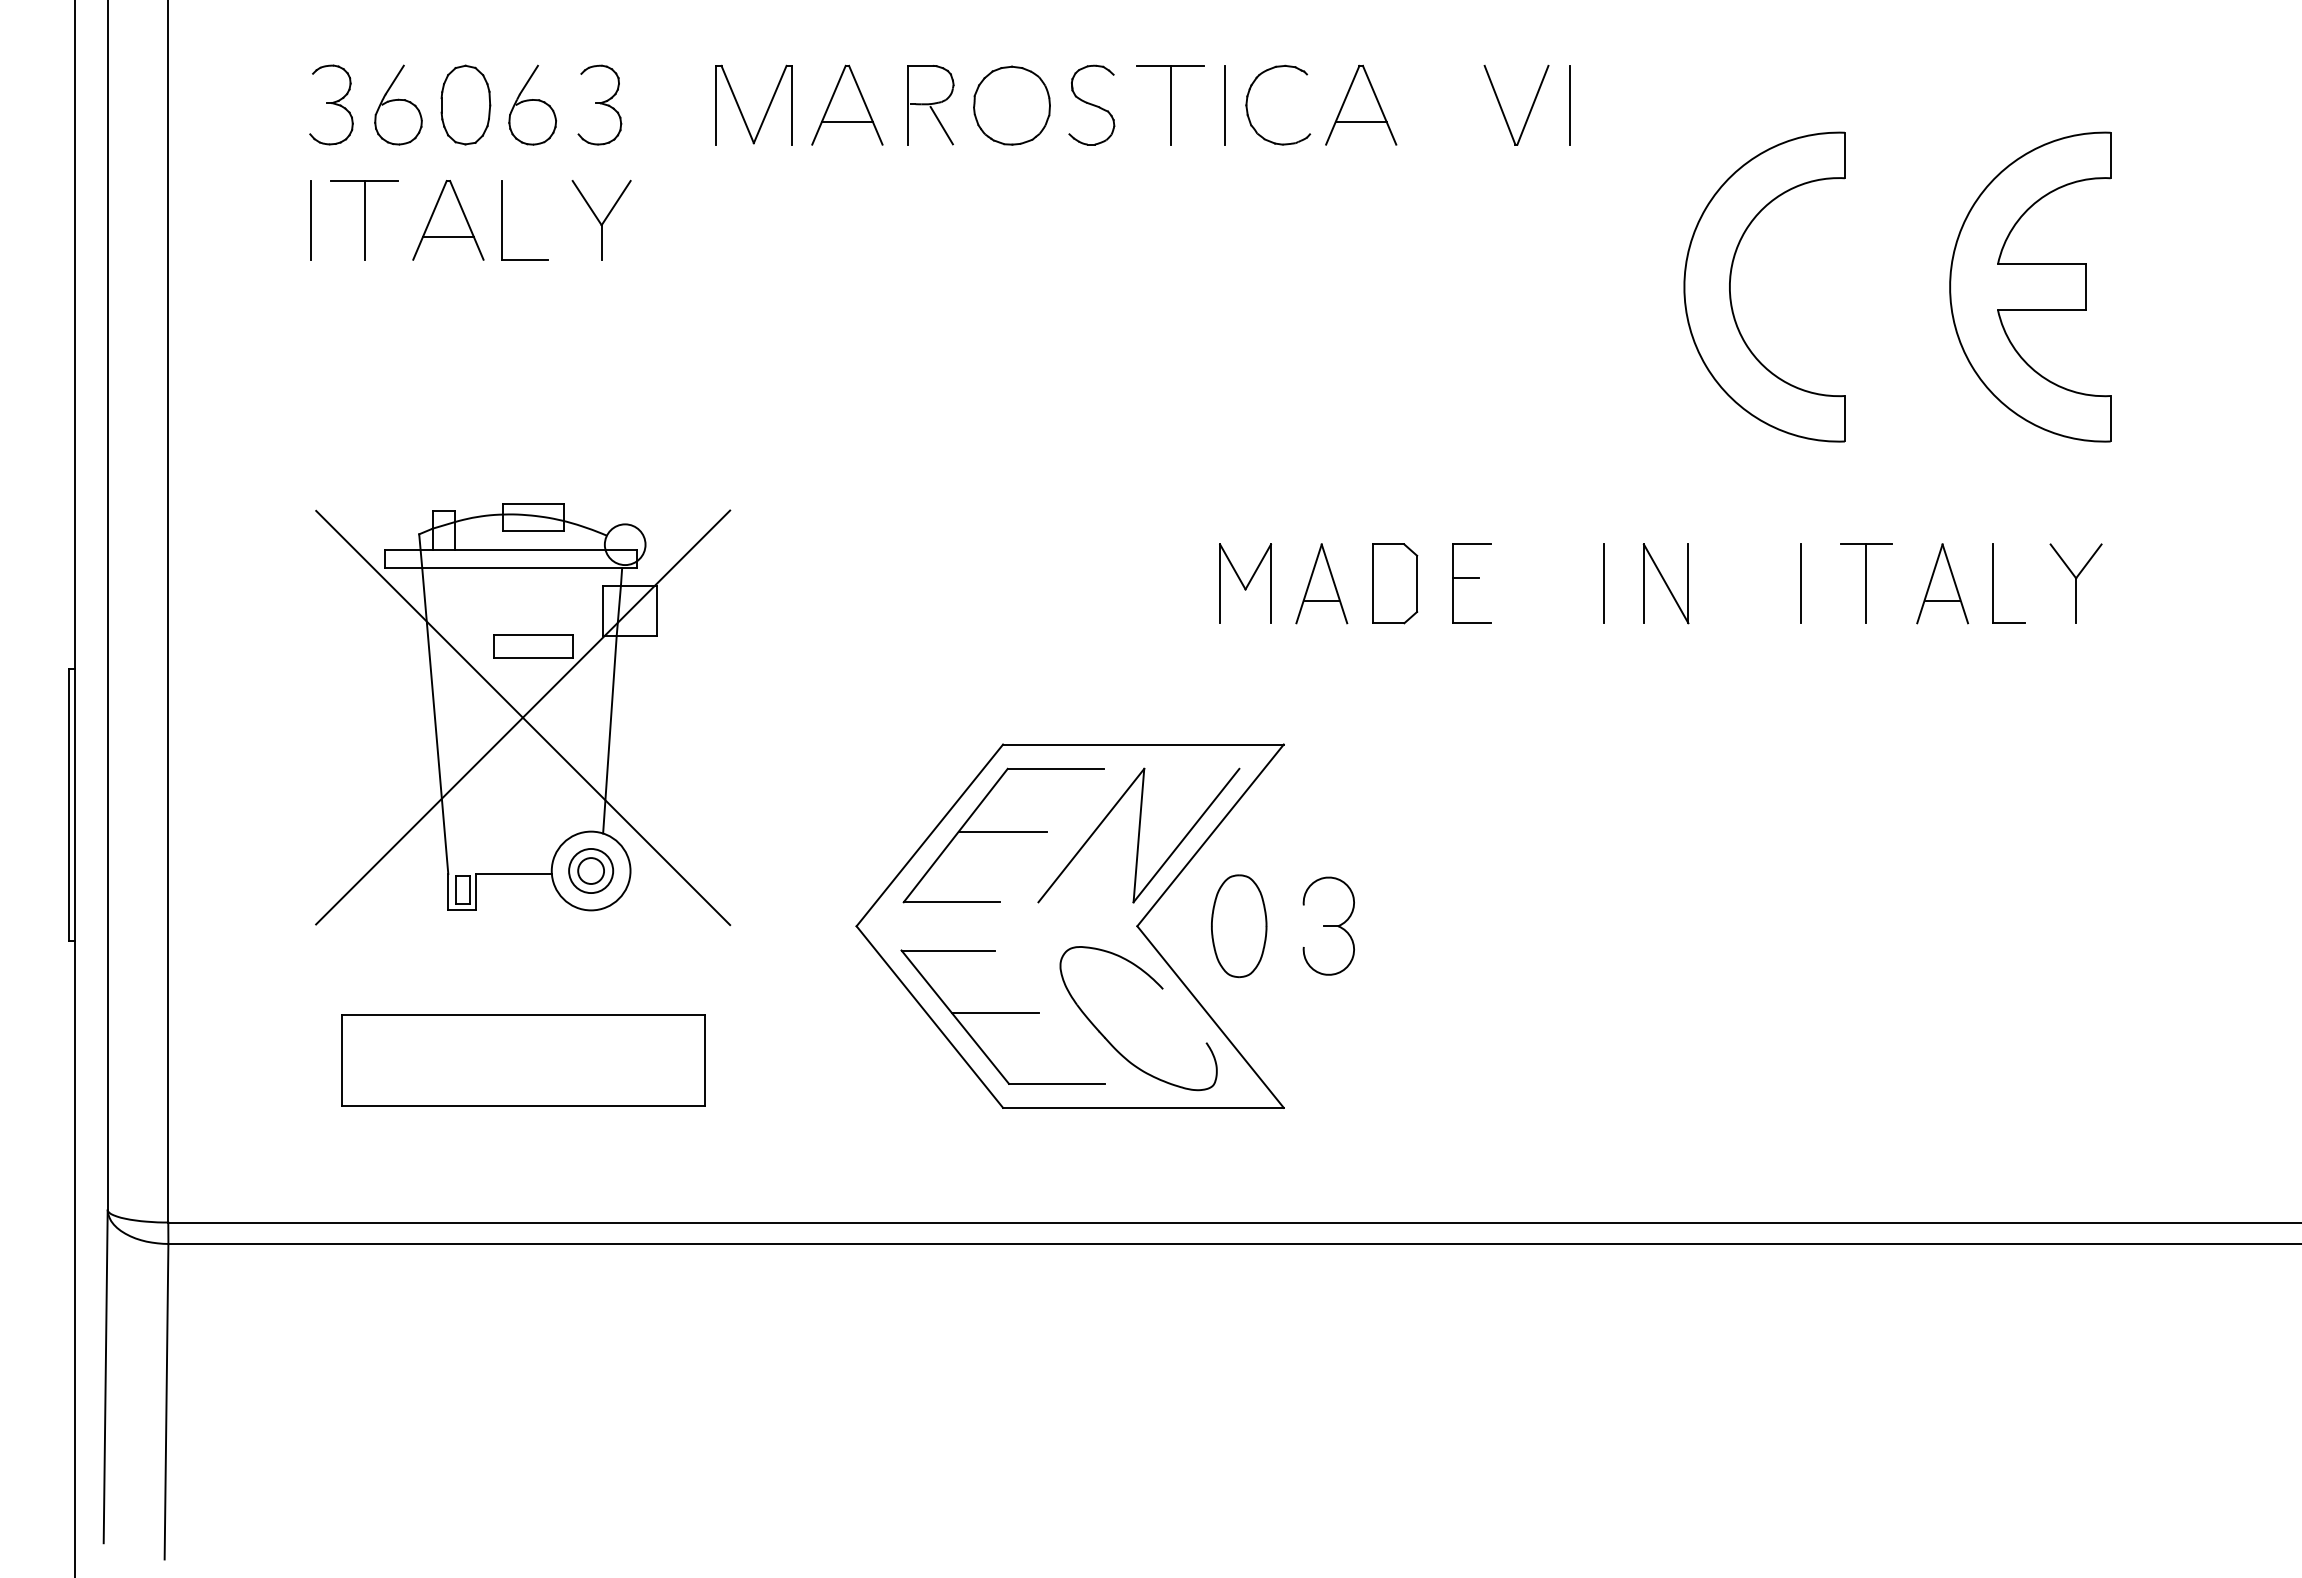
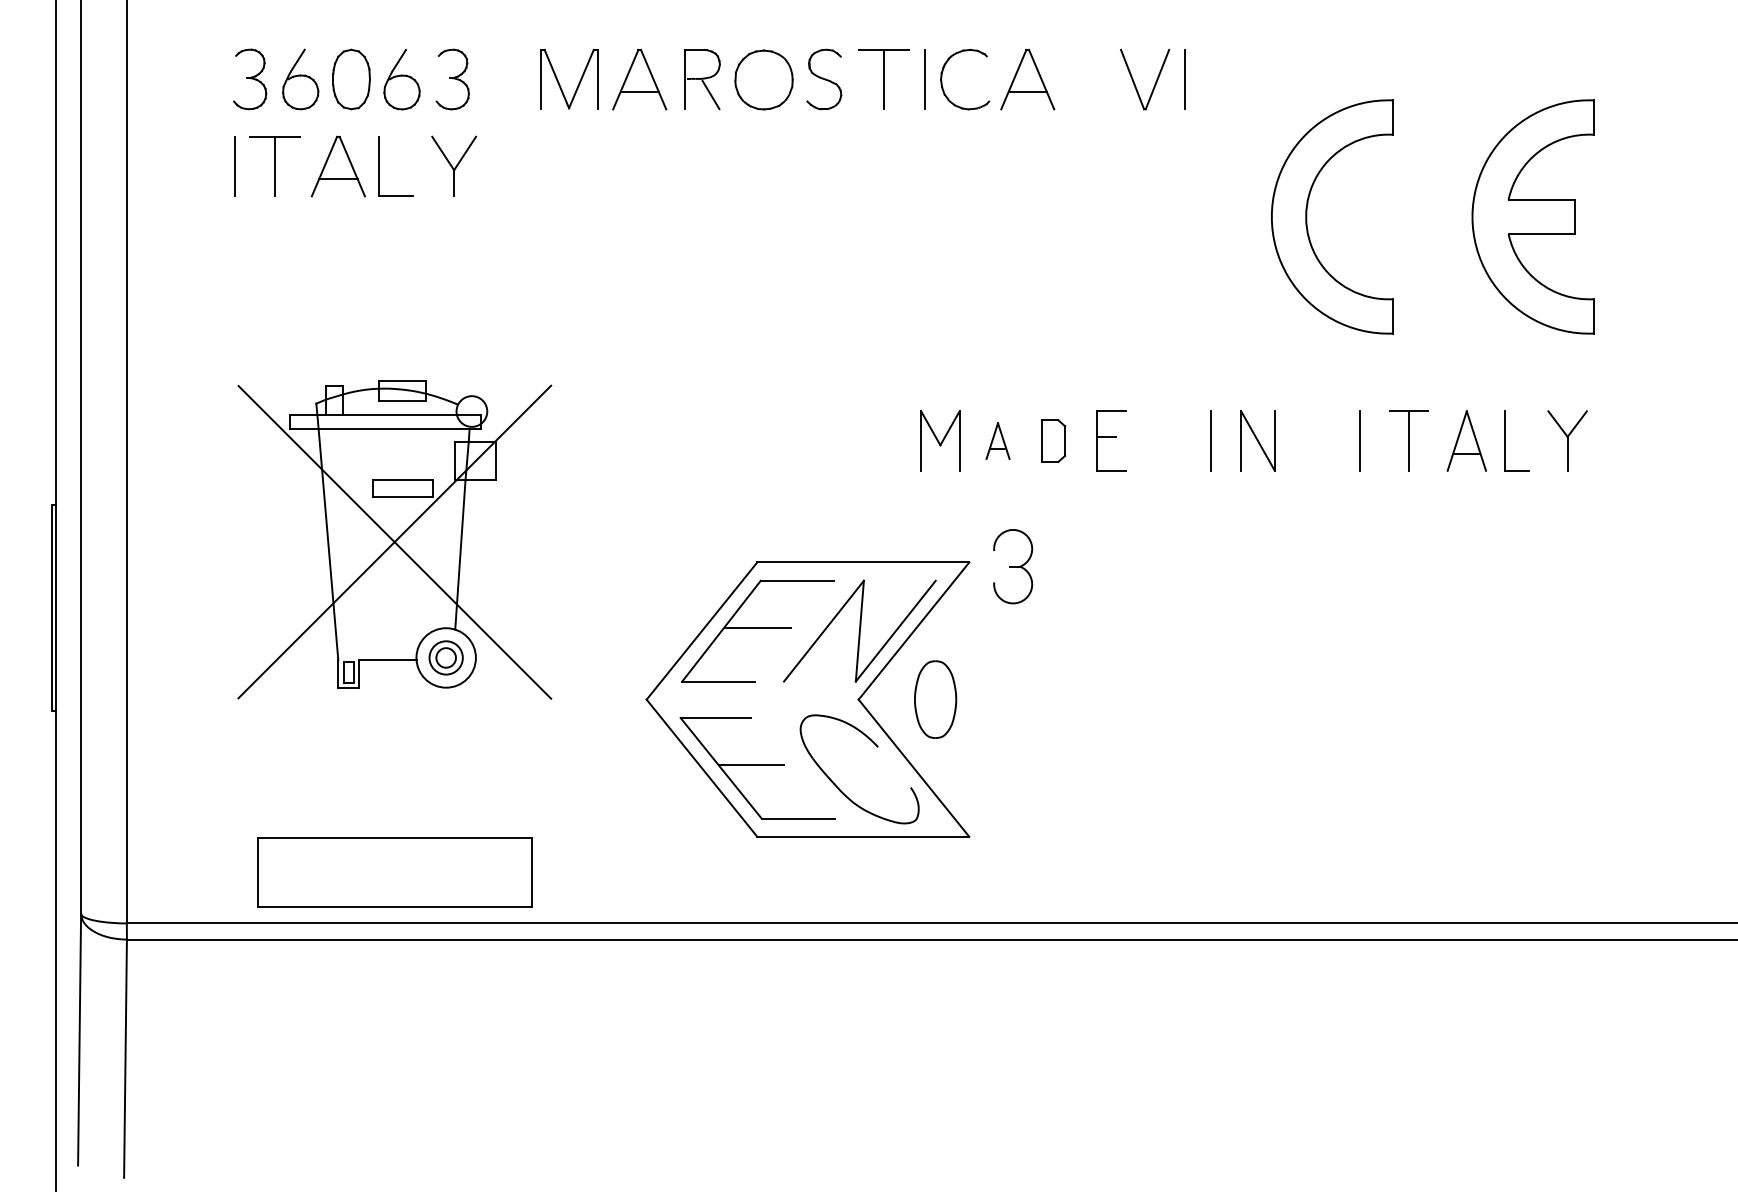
part: (1321, 583) -> (997, 440), size x0.6
part: (1395, 583) -> (1053, 440), size x0.7
part: (1328, 925) -> (1012, 566), moved
part: (523, 1060) -> (395, 872), moved

